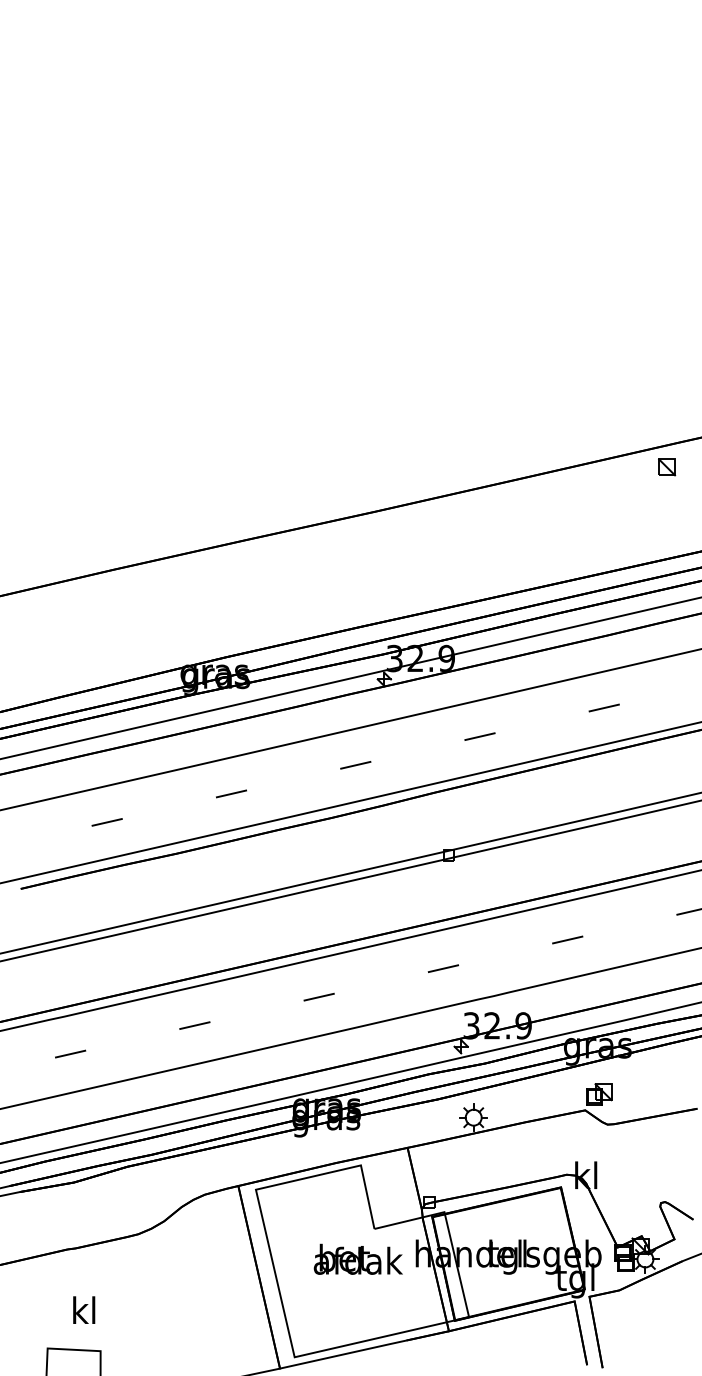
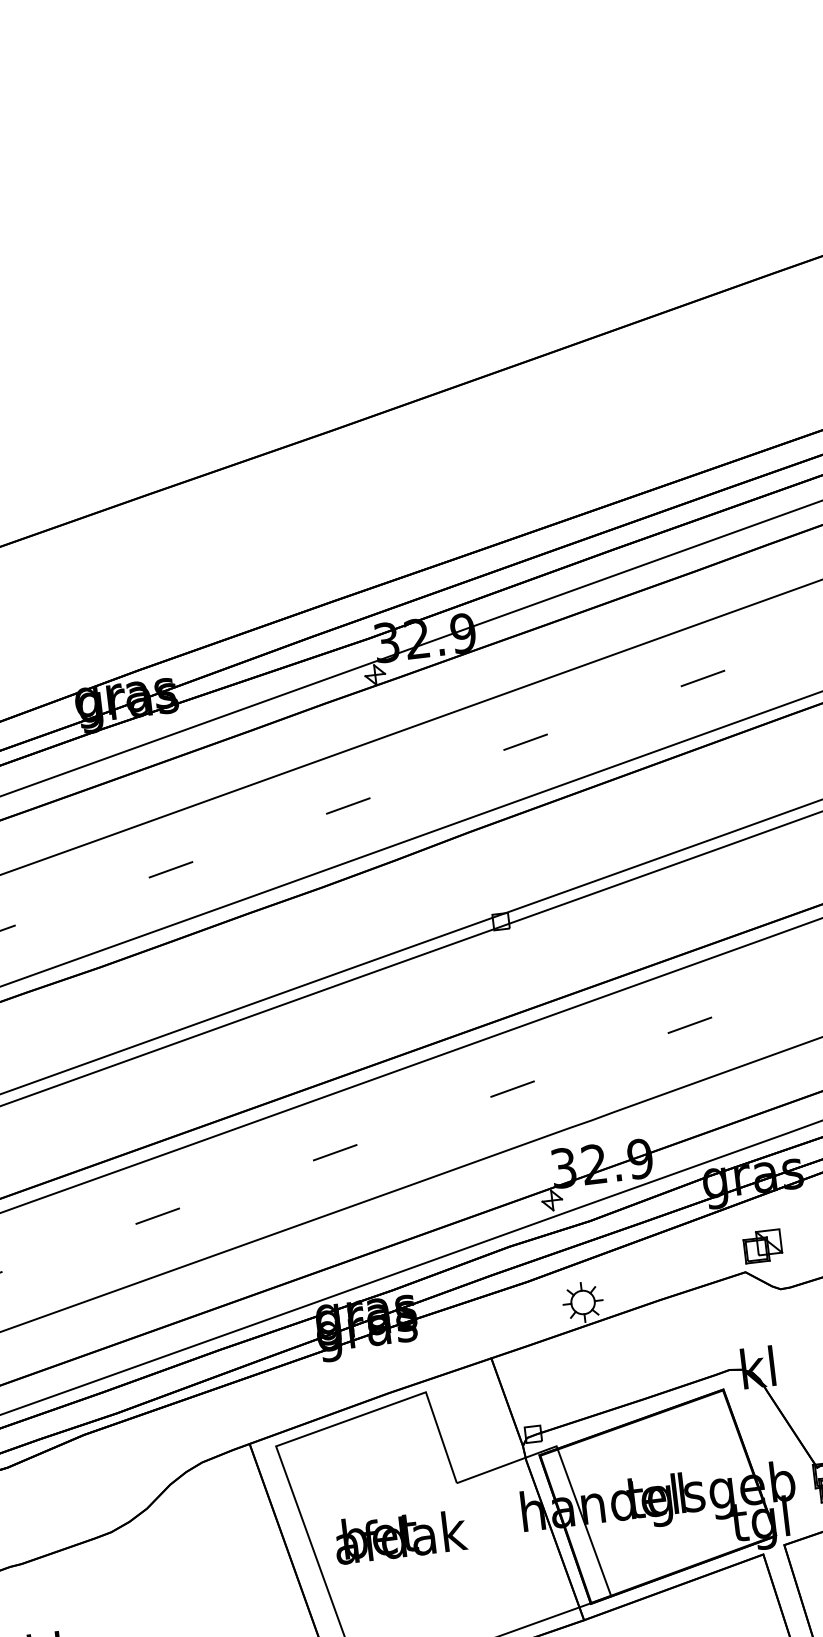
part: (667, 467) -> (753, 314), removed
text: (357, 1258) -> (399, 1534), moved

